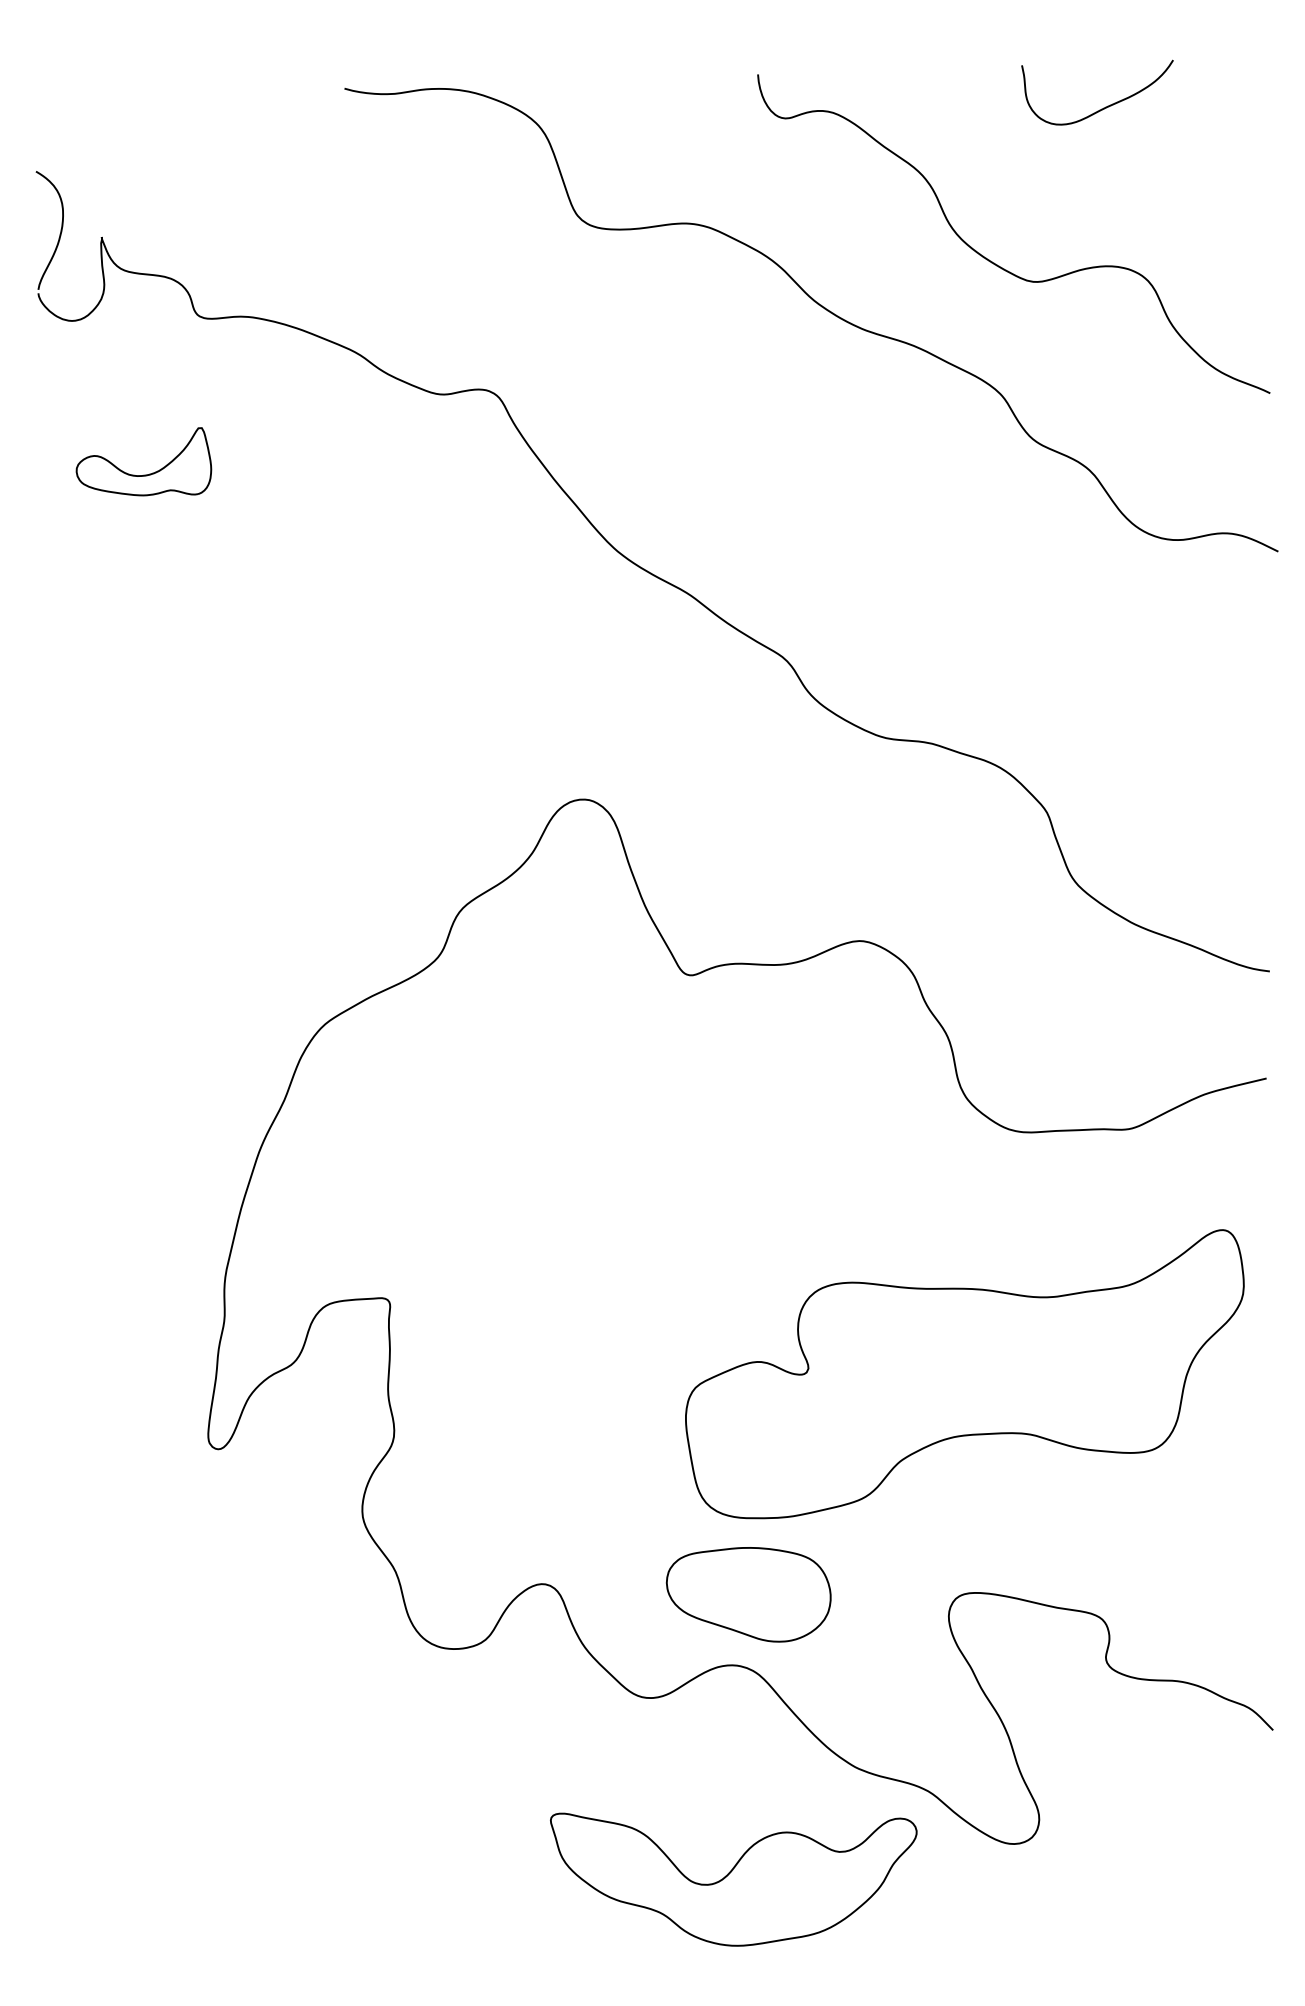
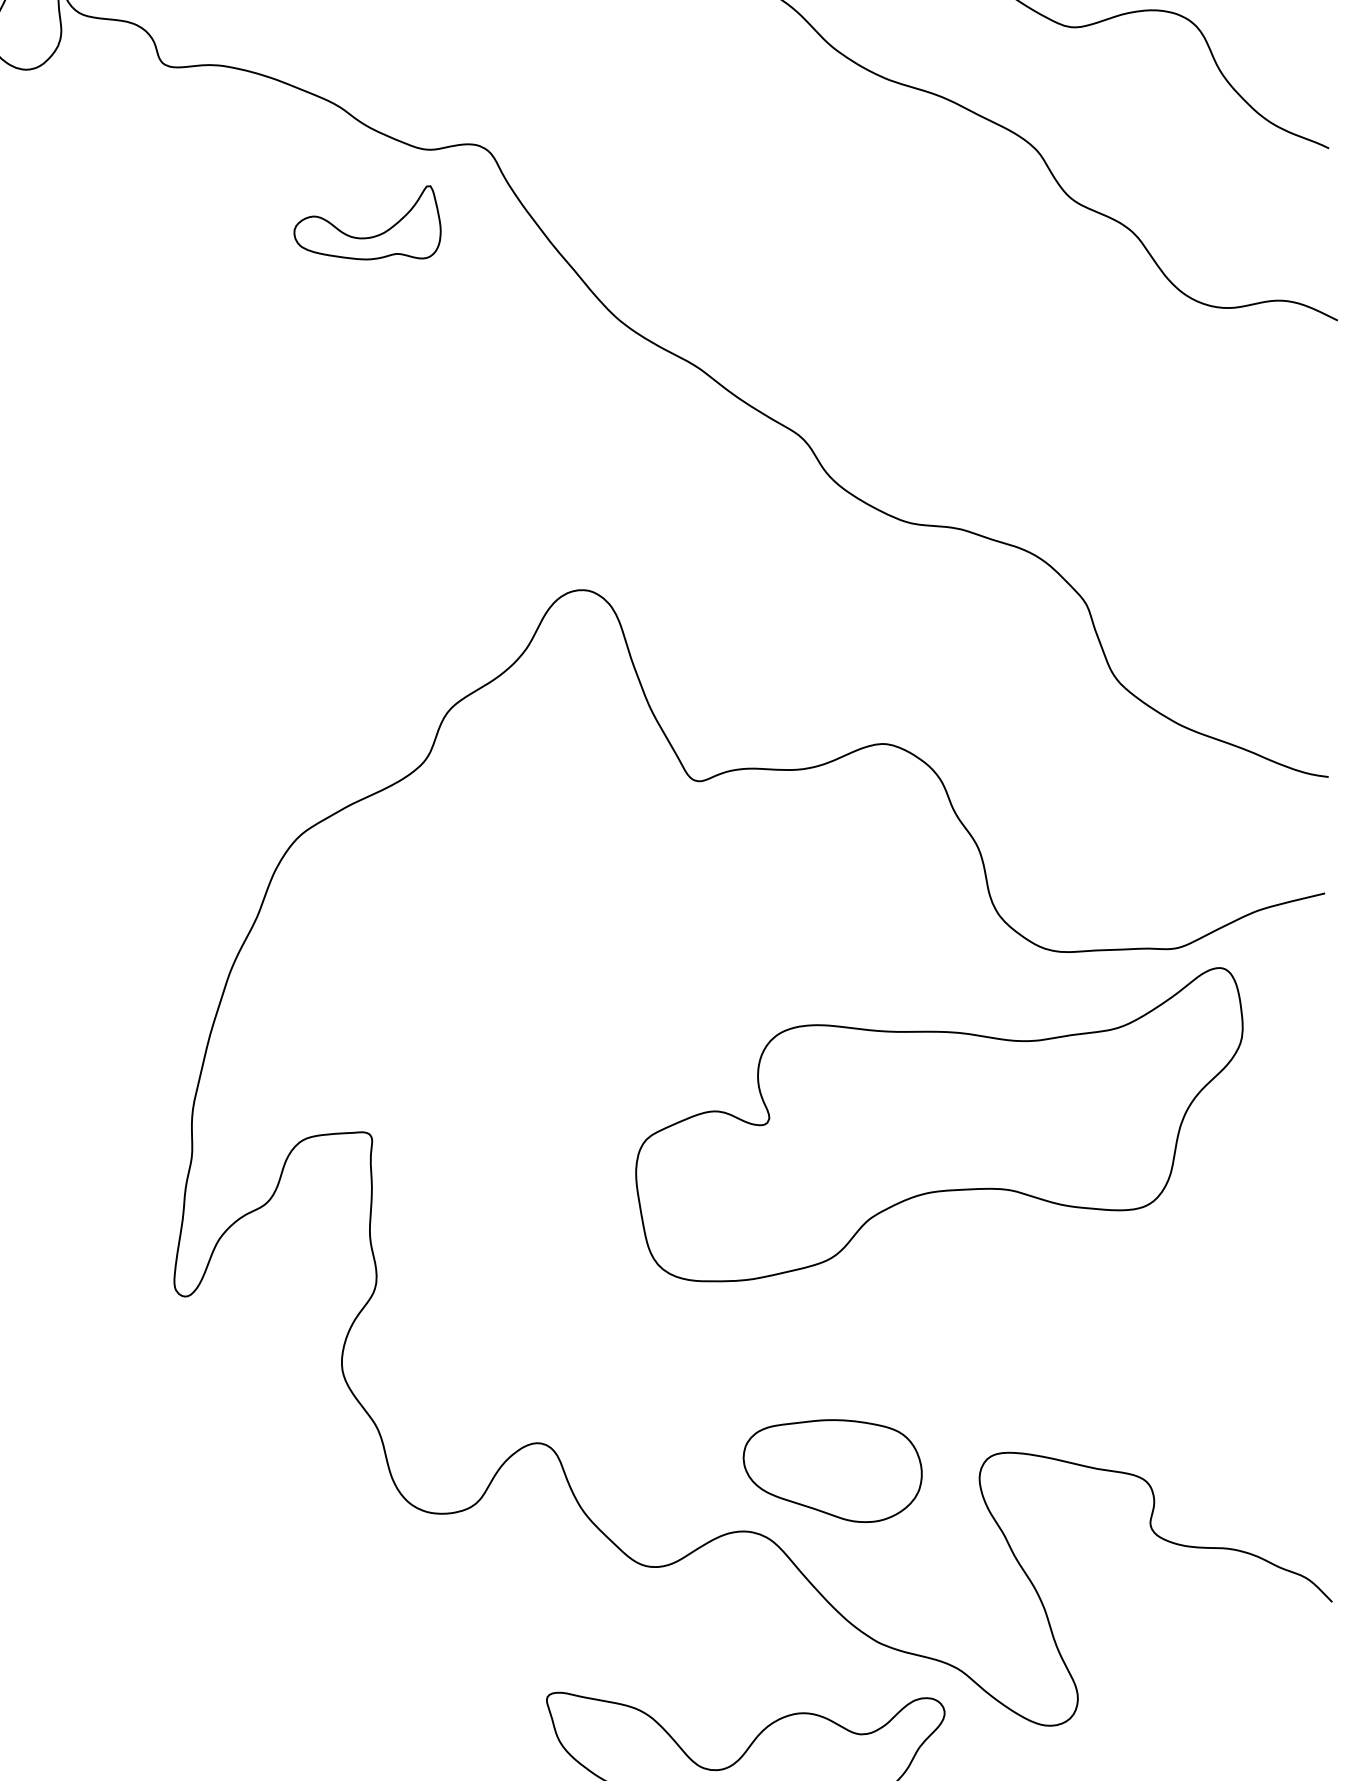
part: (143, 474) -> (367, 236), moved
part: (964, 1374) -> (939, 1125), moved
part: (748, 1594) -> (832, 1470), moved

